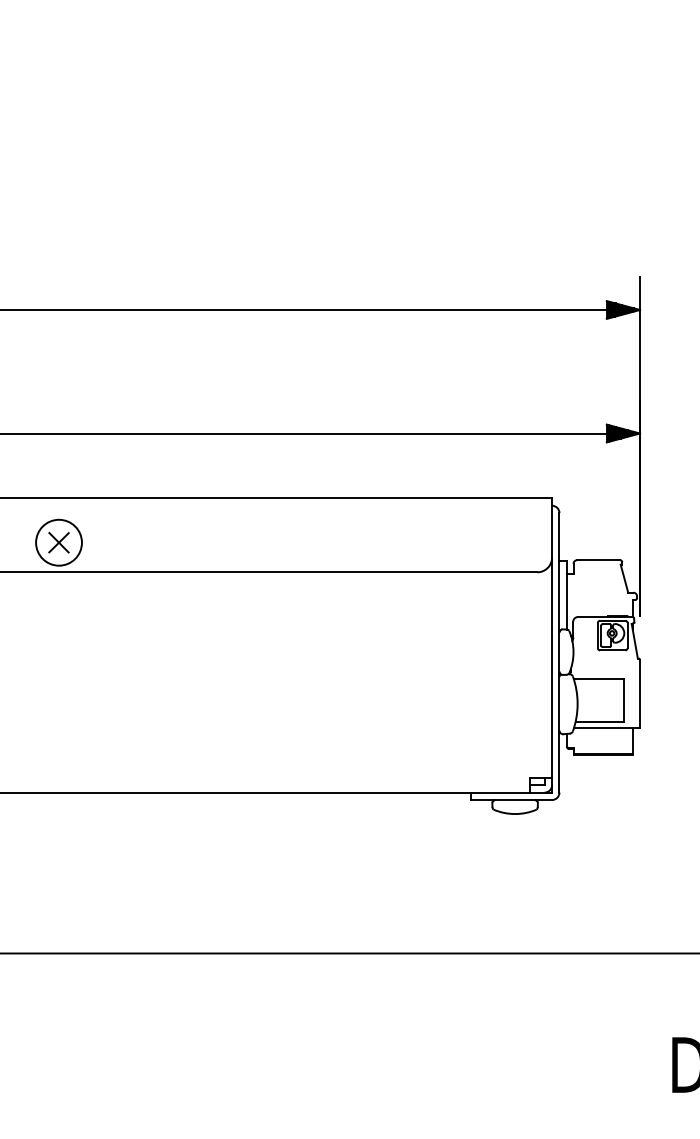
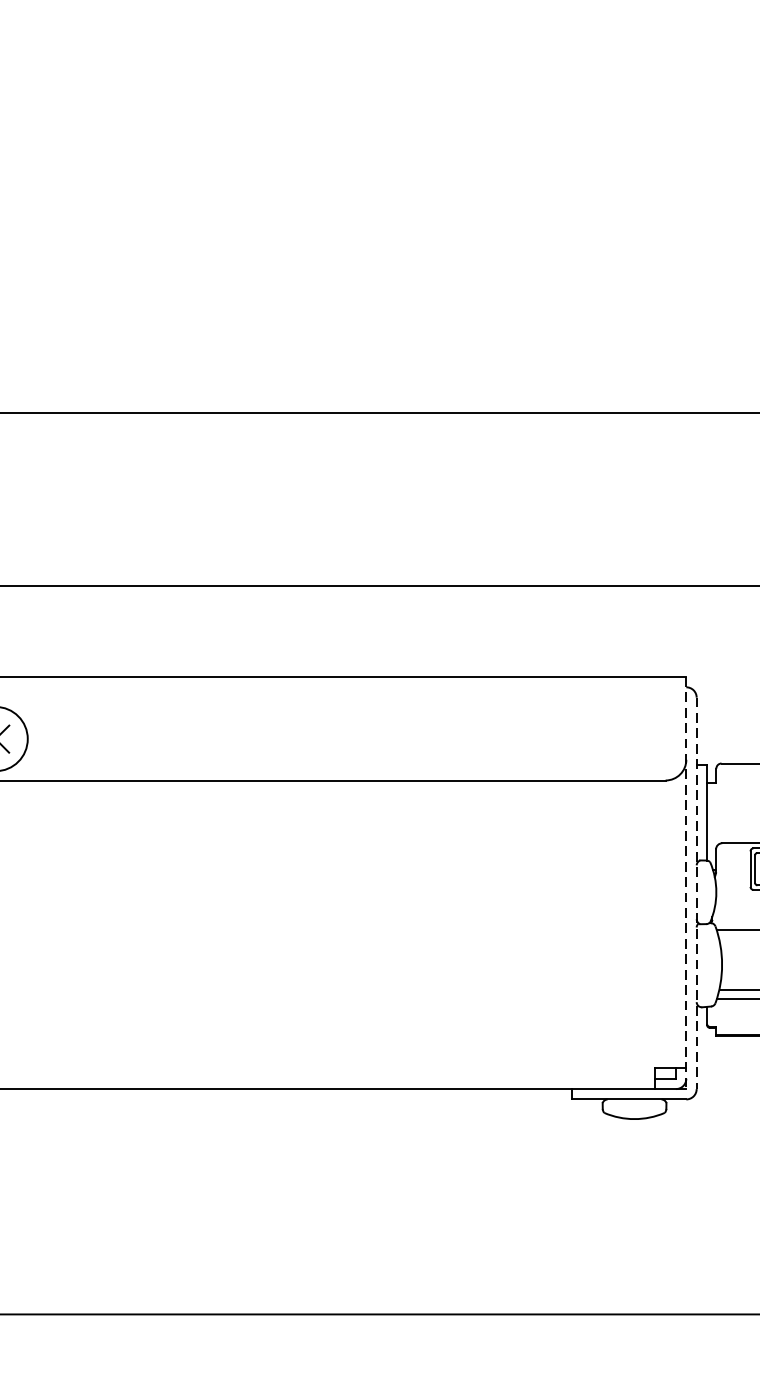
line: (552, 646) -> (686, 884), solid -> dashed
line: (559, 652) -> (696, 892), solid -> dashed

